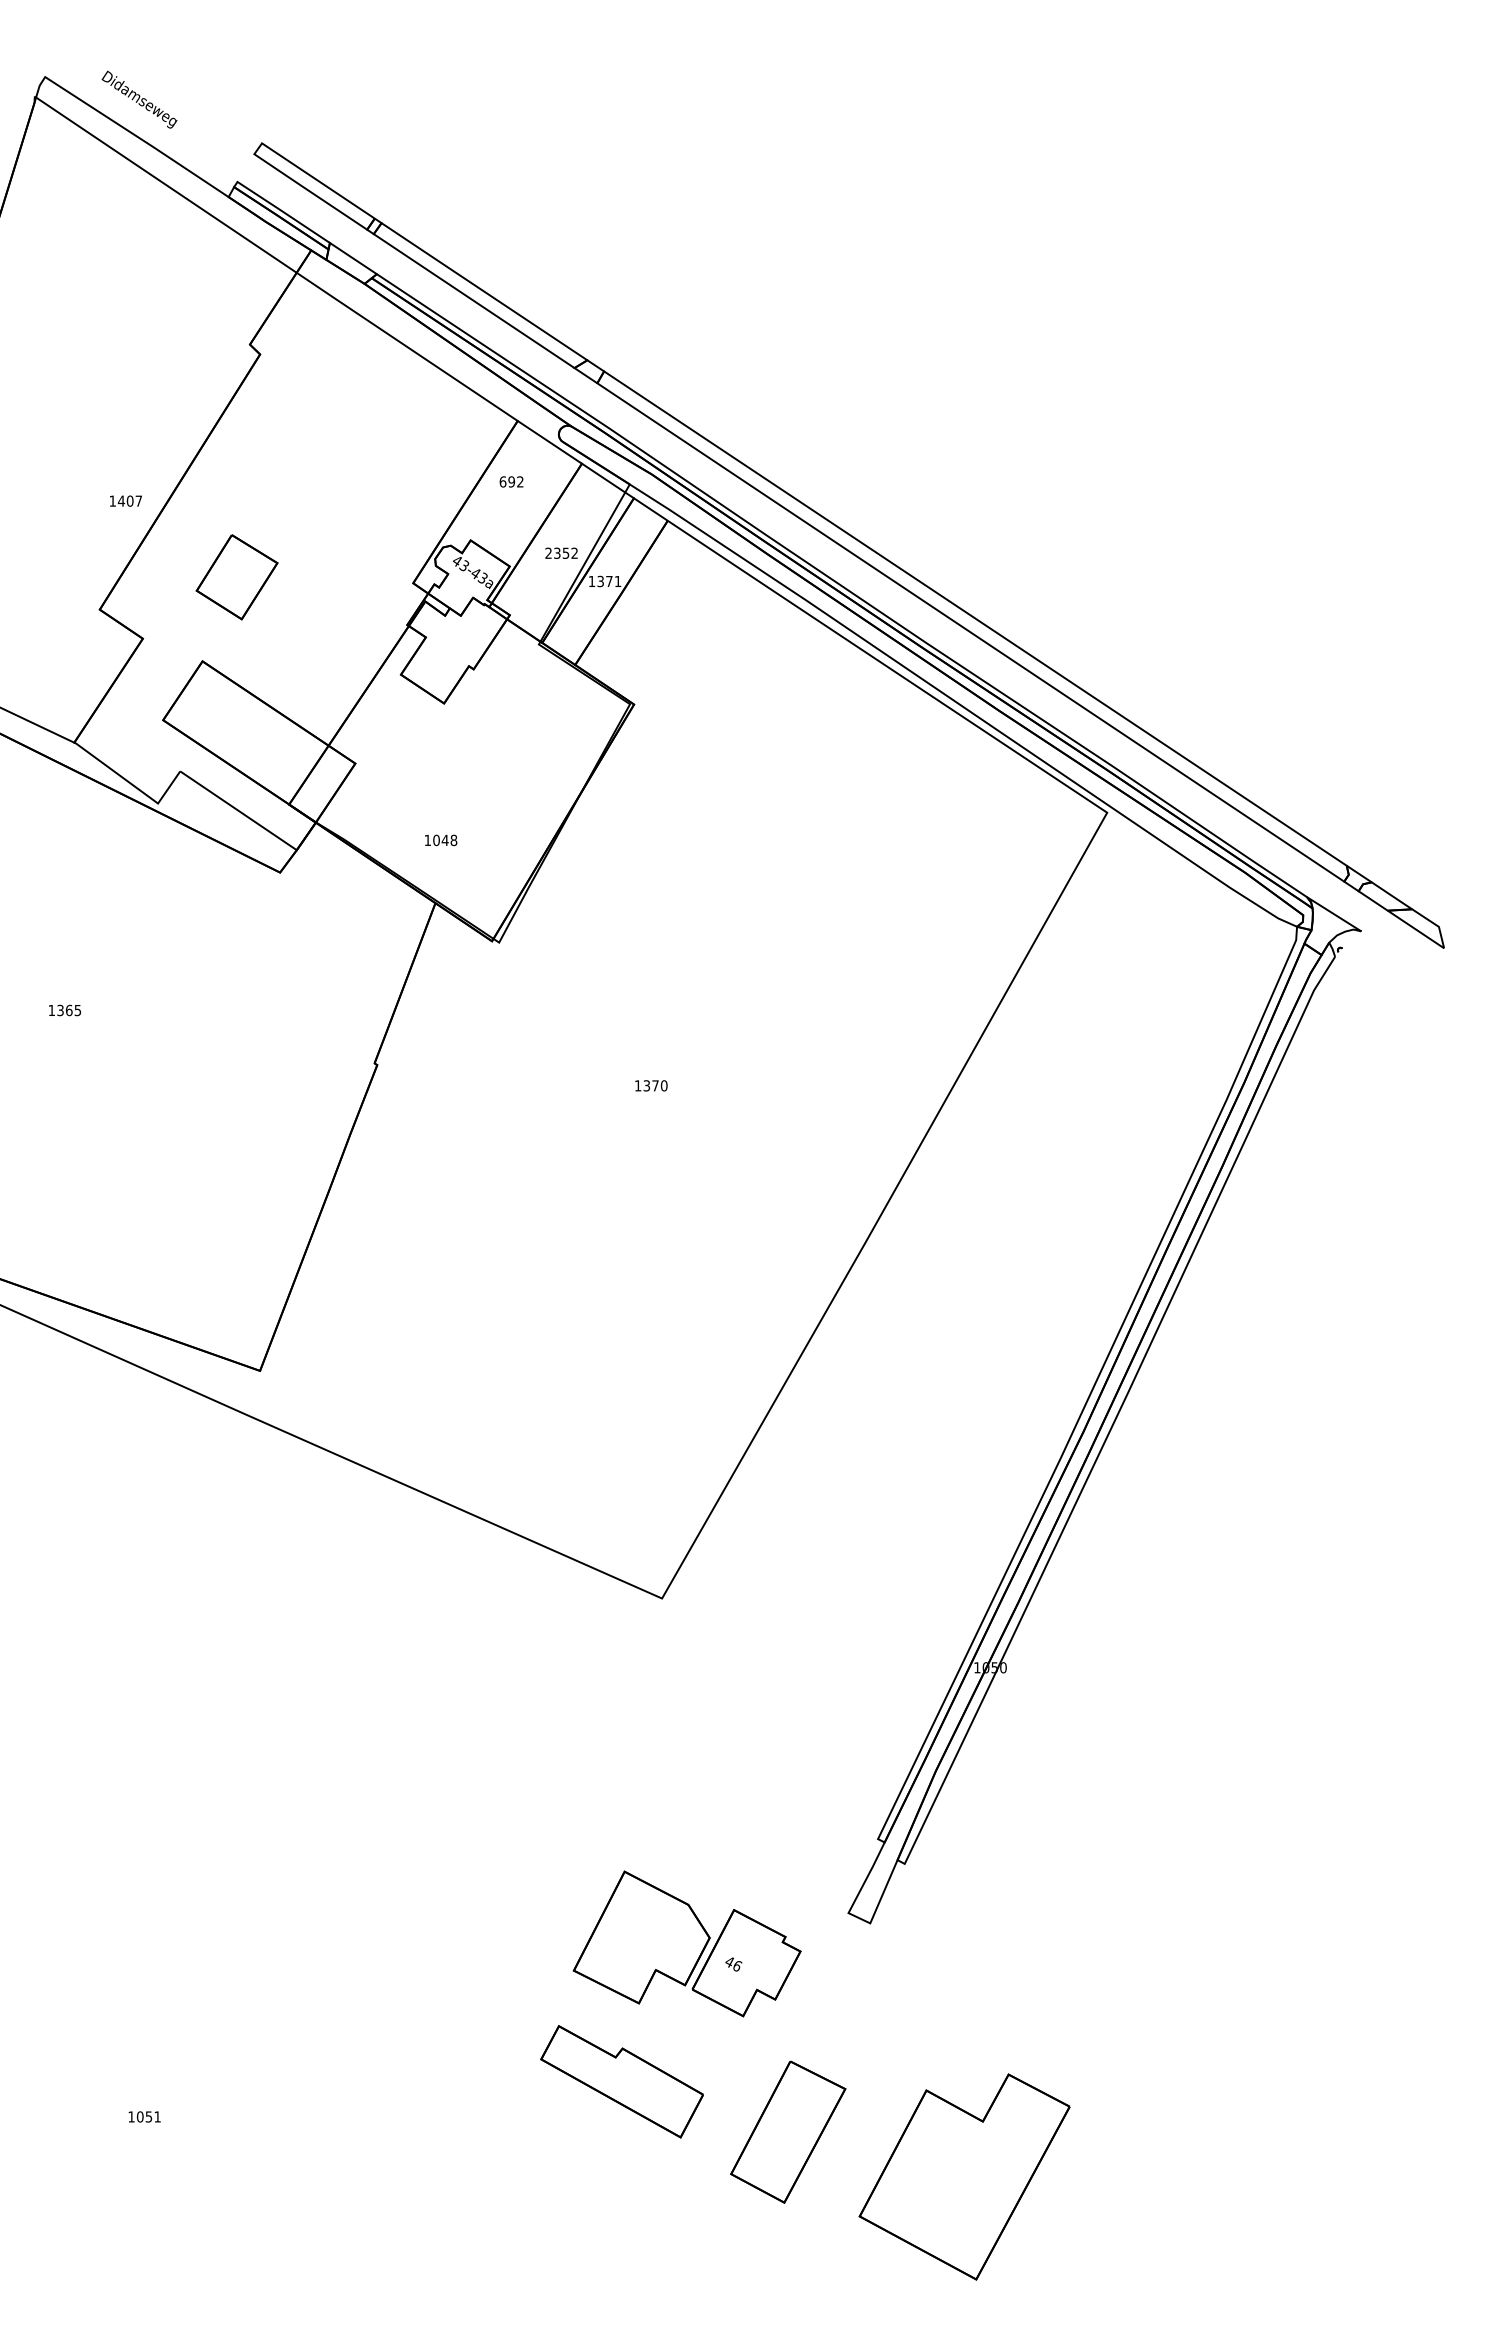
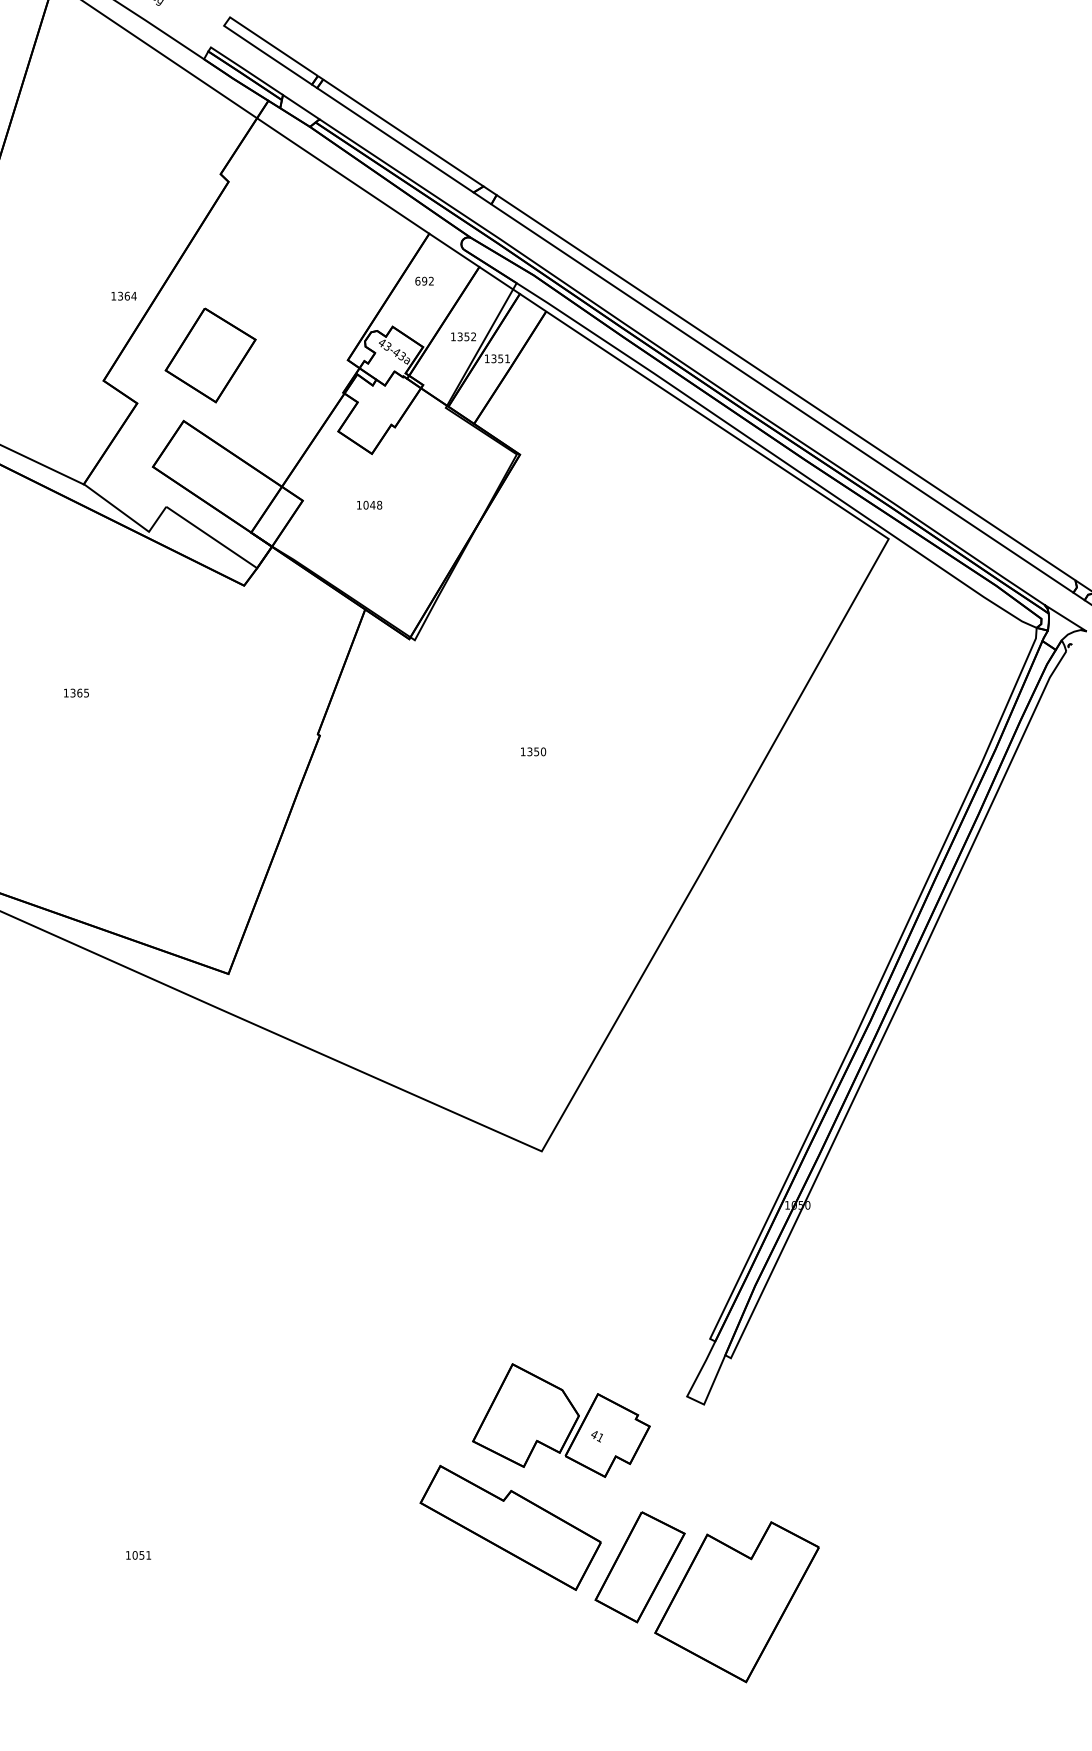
text: (129, 500) -> (126, 295), 1407 -> 1364
text: (548, 552) -> (453, 336), 2352 -> 1352
part: (236, 577) -> (210, 355), size x1.43
text: (609, 581) -> (500, 358), 1371 -> 1351
text: (441, 840) -> (369, 505), moved
text: (655, 1085) -> (536, 751), 1370 -> 1350
text: (737, 1966) -> (600, 1438), 46 -> 41
part: (621, 2081) -> (510, 1527), size x1.43
part: (964, 2176) -> (736, 1601), moved

